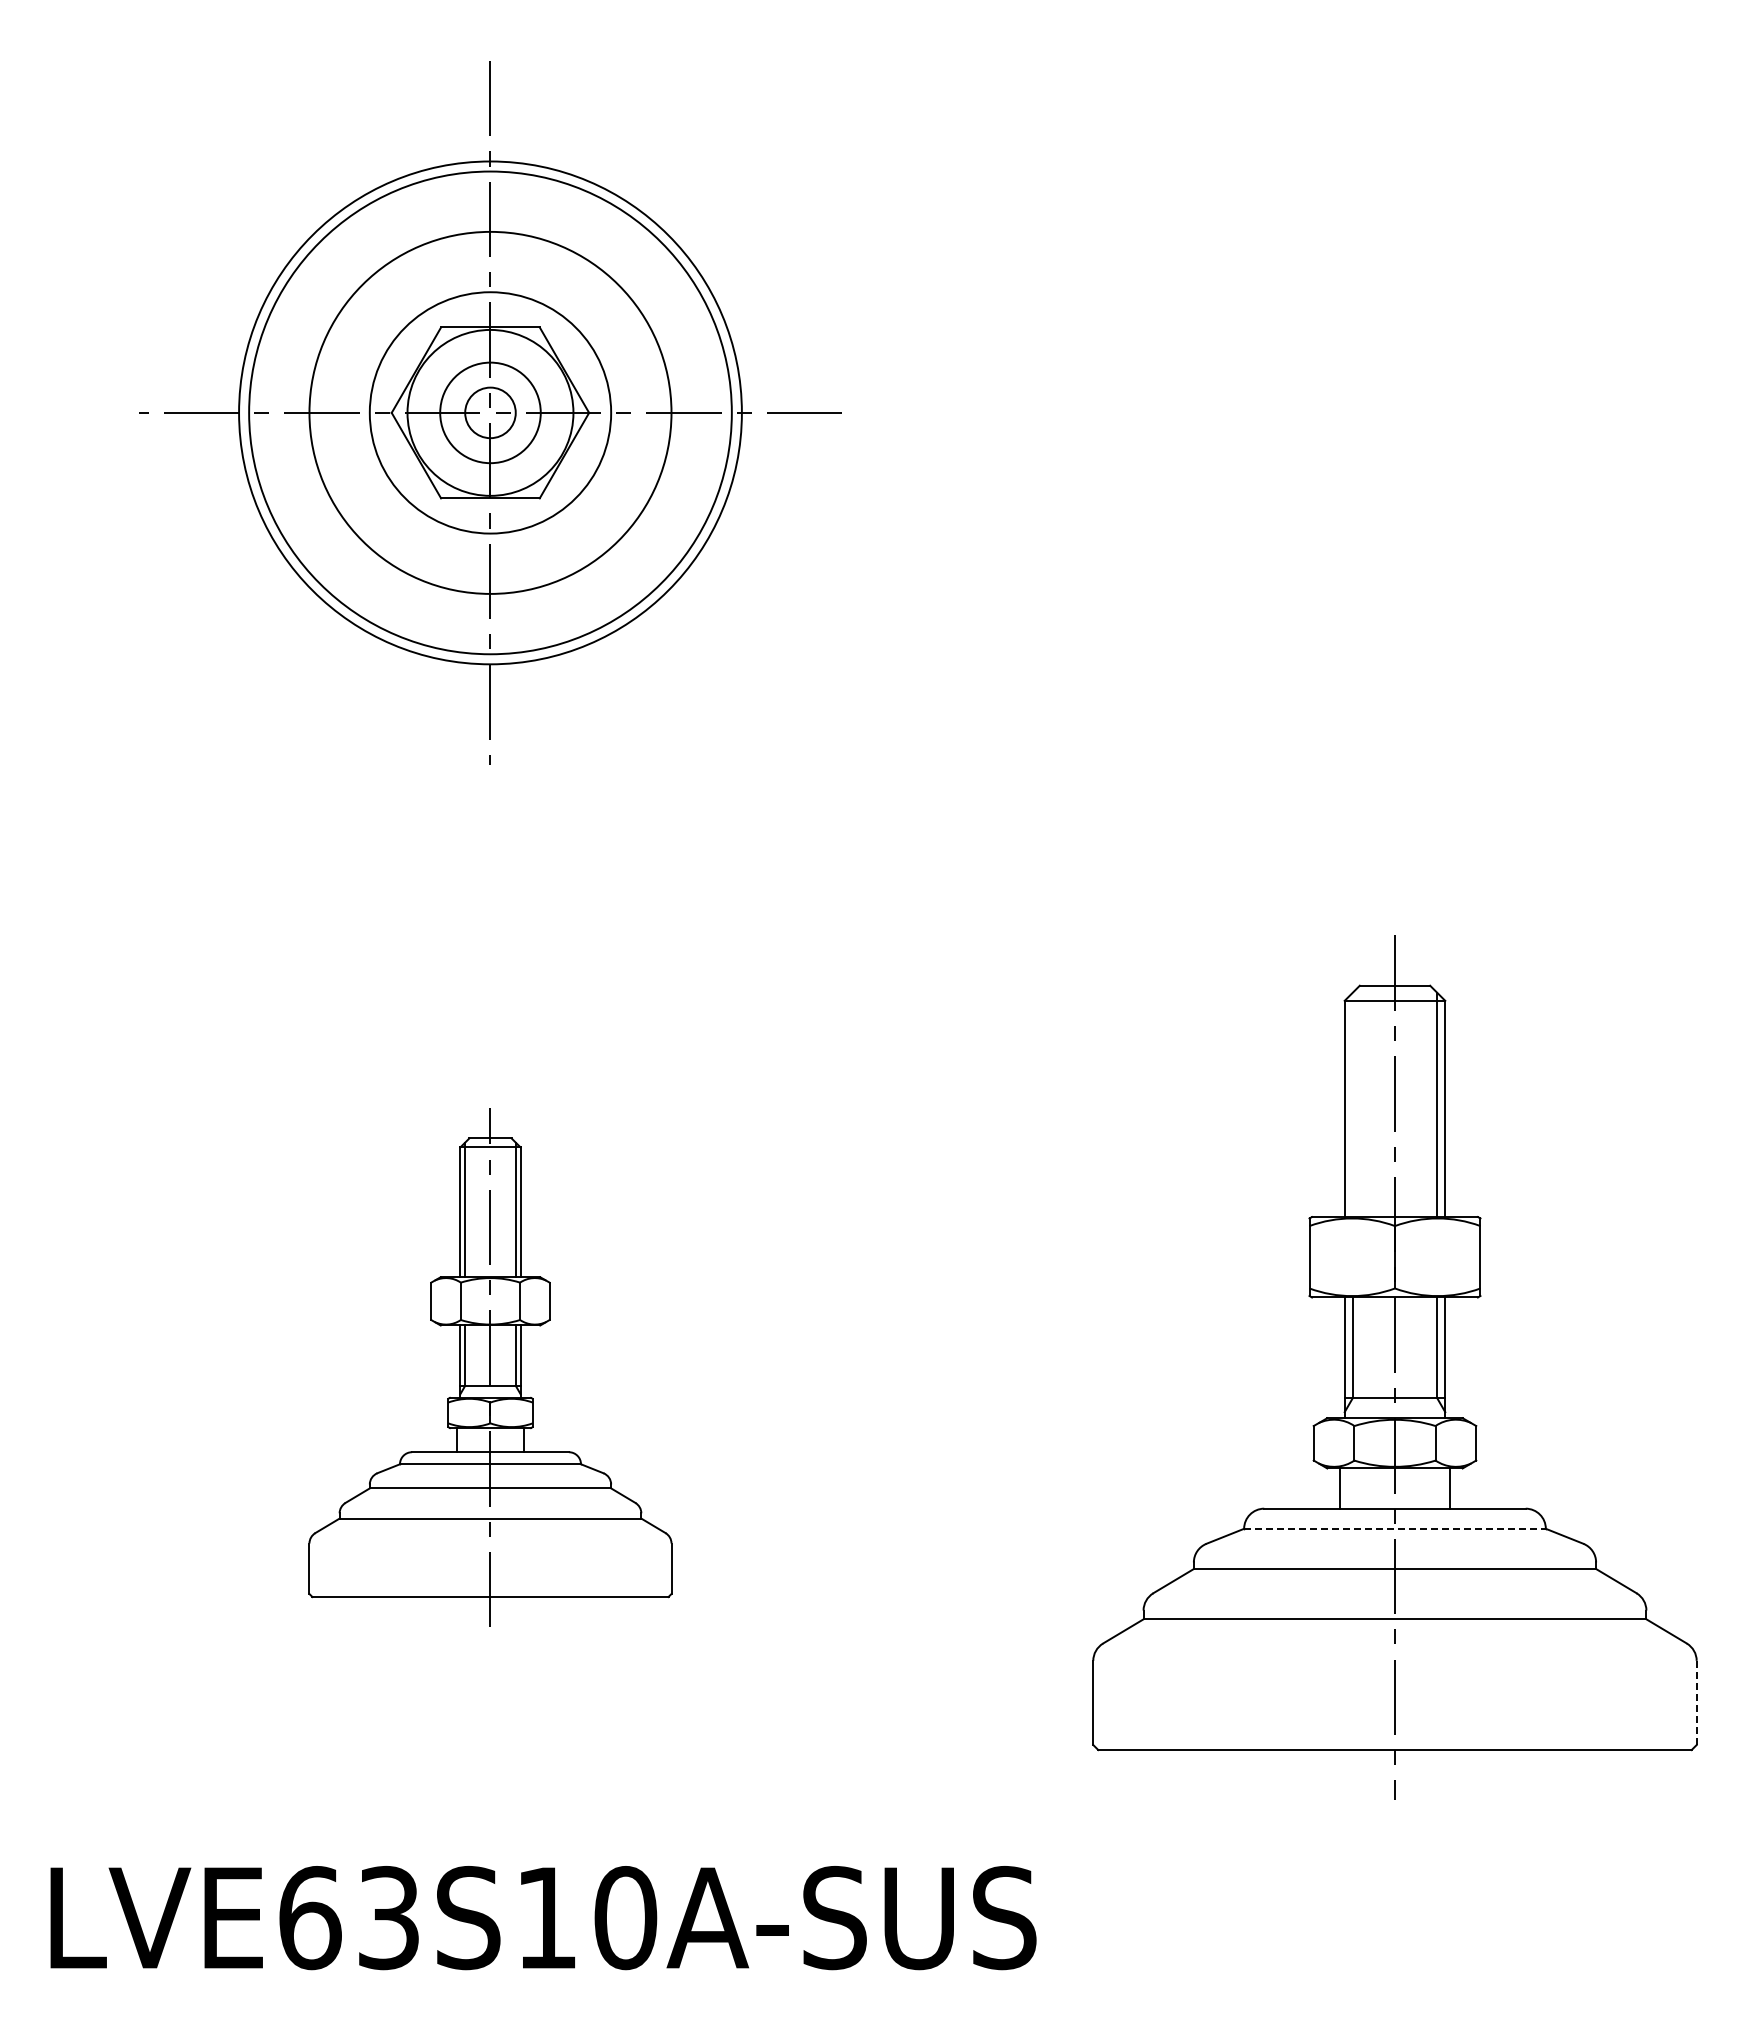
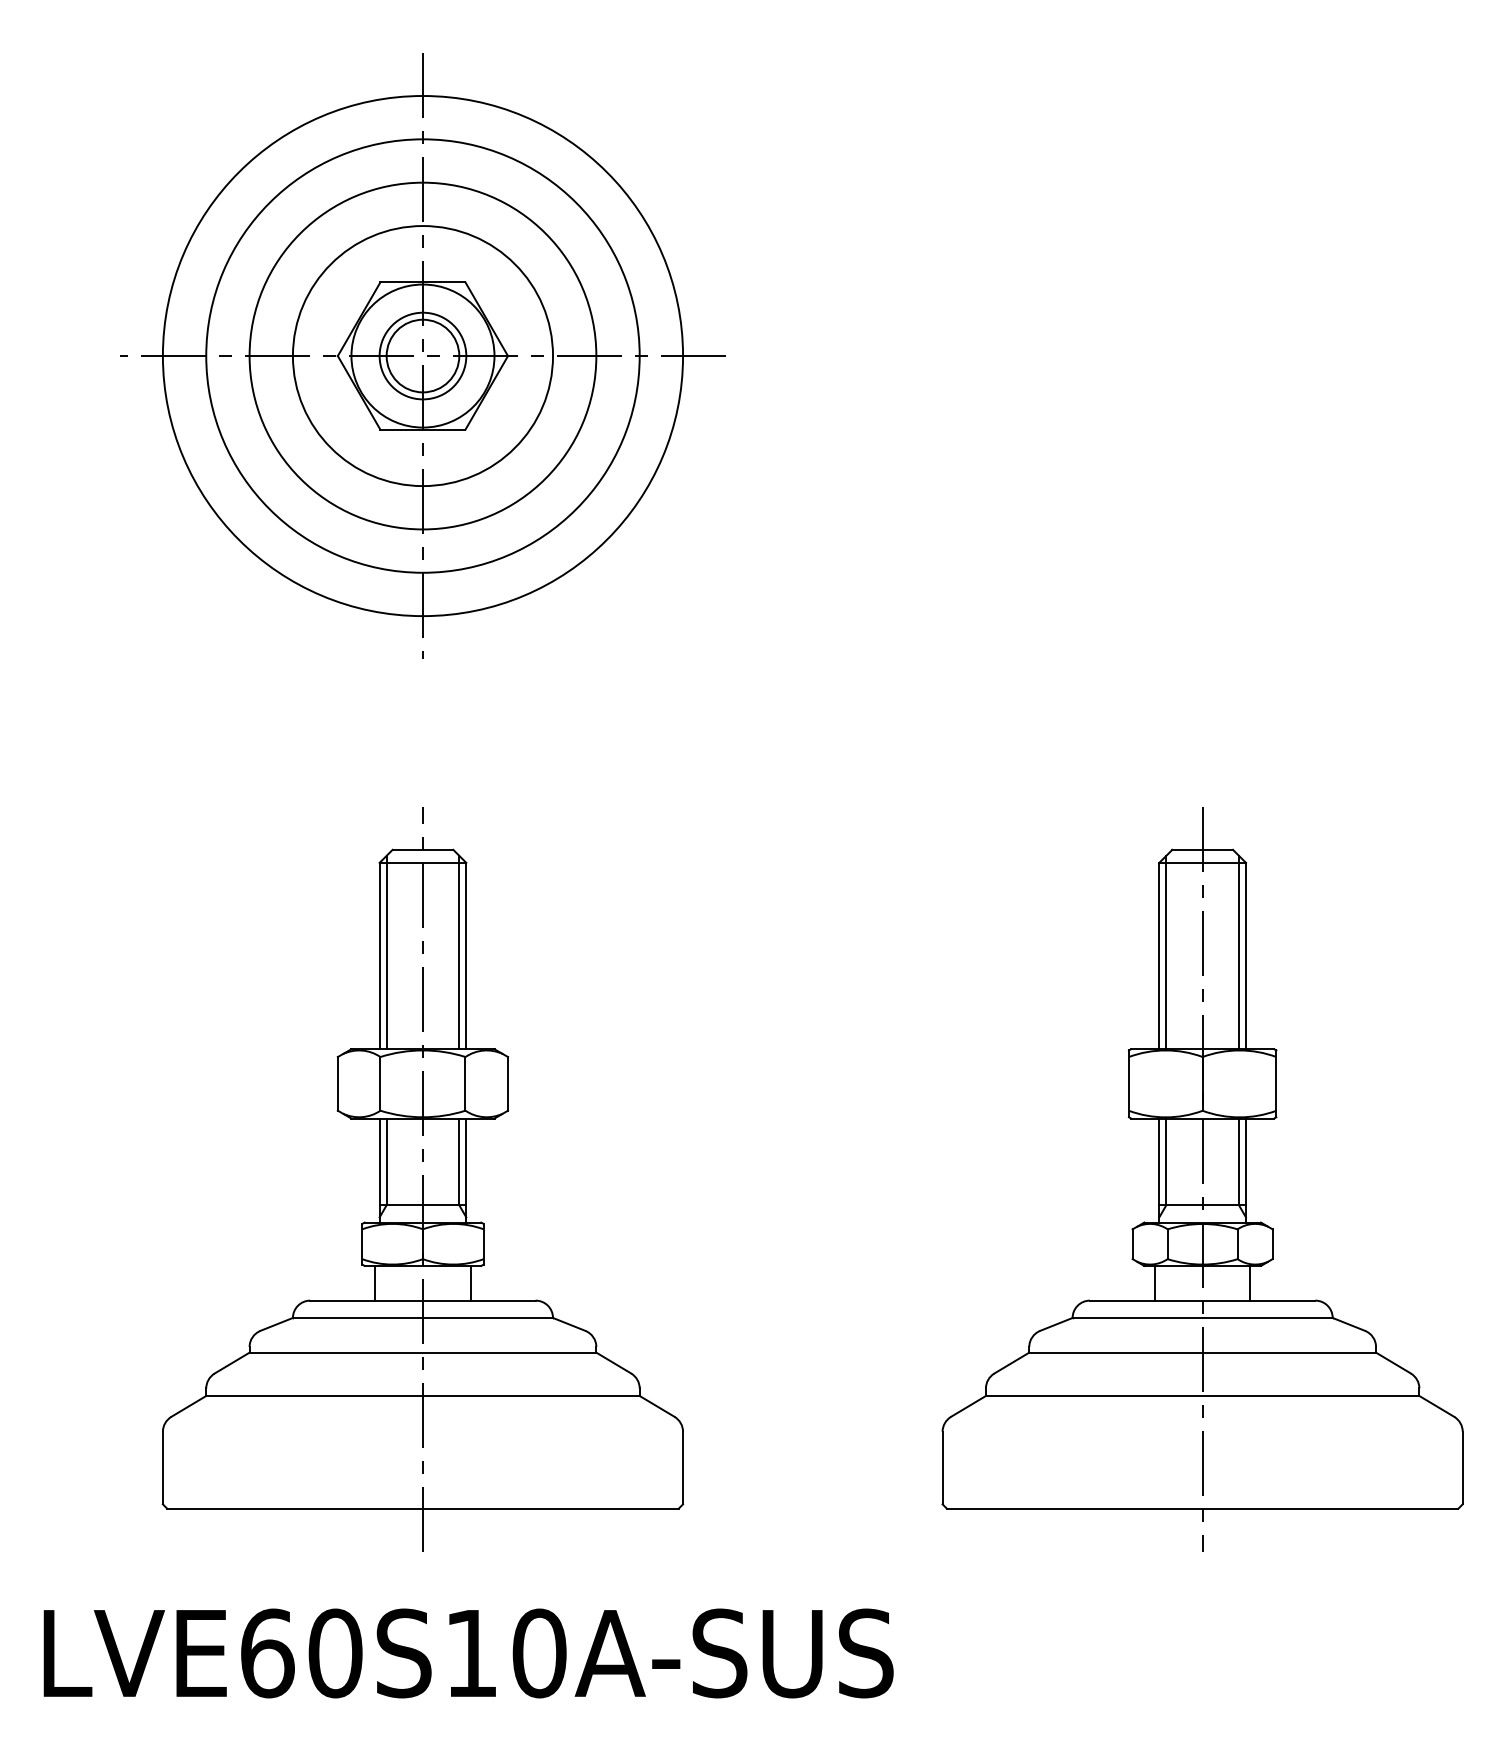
circle: (490, 412) -> (422, 355), size x0.62
circle: (490, 412) -> (422, 355), size x1.67
circle: (490, 412) -> (422, 355), size x1.67
circle: (490, 412) -> (422, 355), size x1.67
line: (1352, 1104) -> (1166, 952), added
part: (490, 1367) -> (422, 1178), size x1.67
line: (1394, 1528) -> (1202, 1317), dashed -> solid
line: (1696, 1702) -> (1462, 1467), dashed -> solid
text: (389, 1918) -> (335, 1653), LVE63S10A-SUS -> LVE60S10A-SUS

